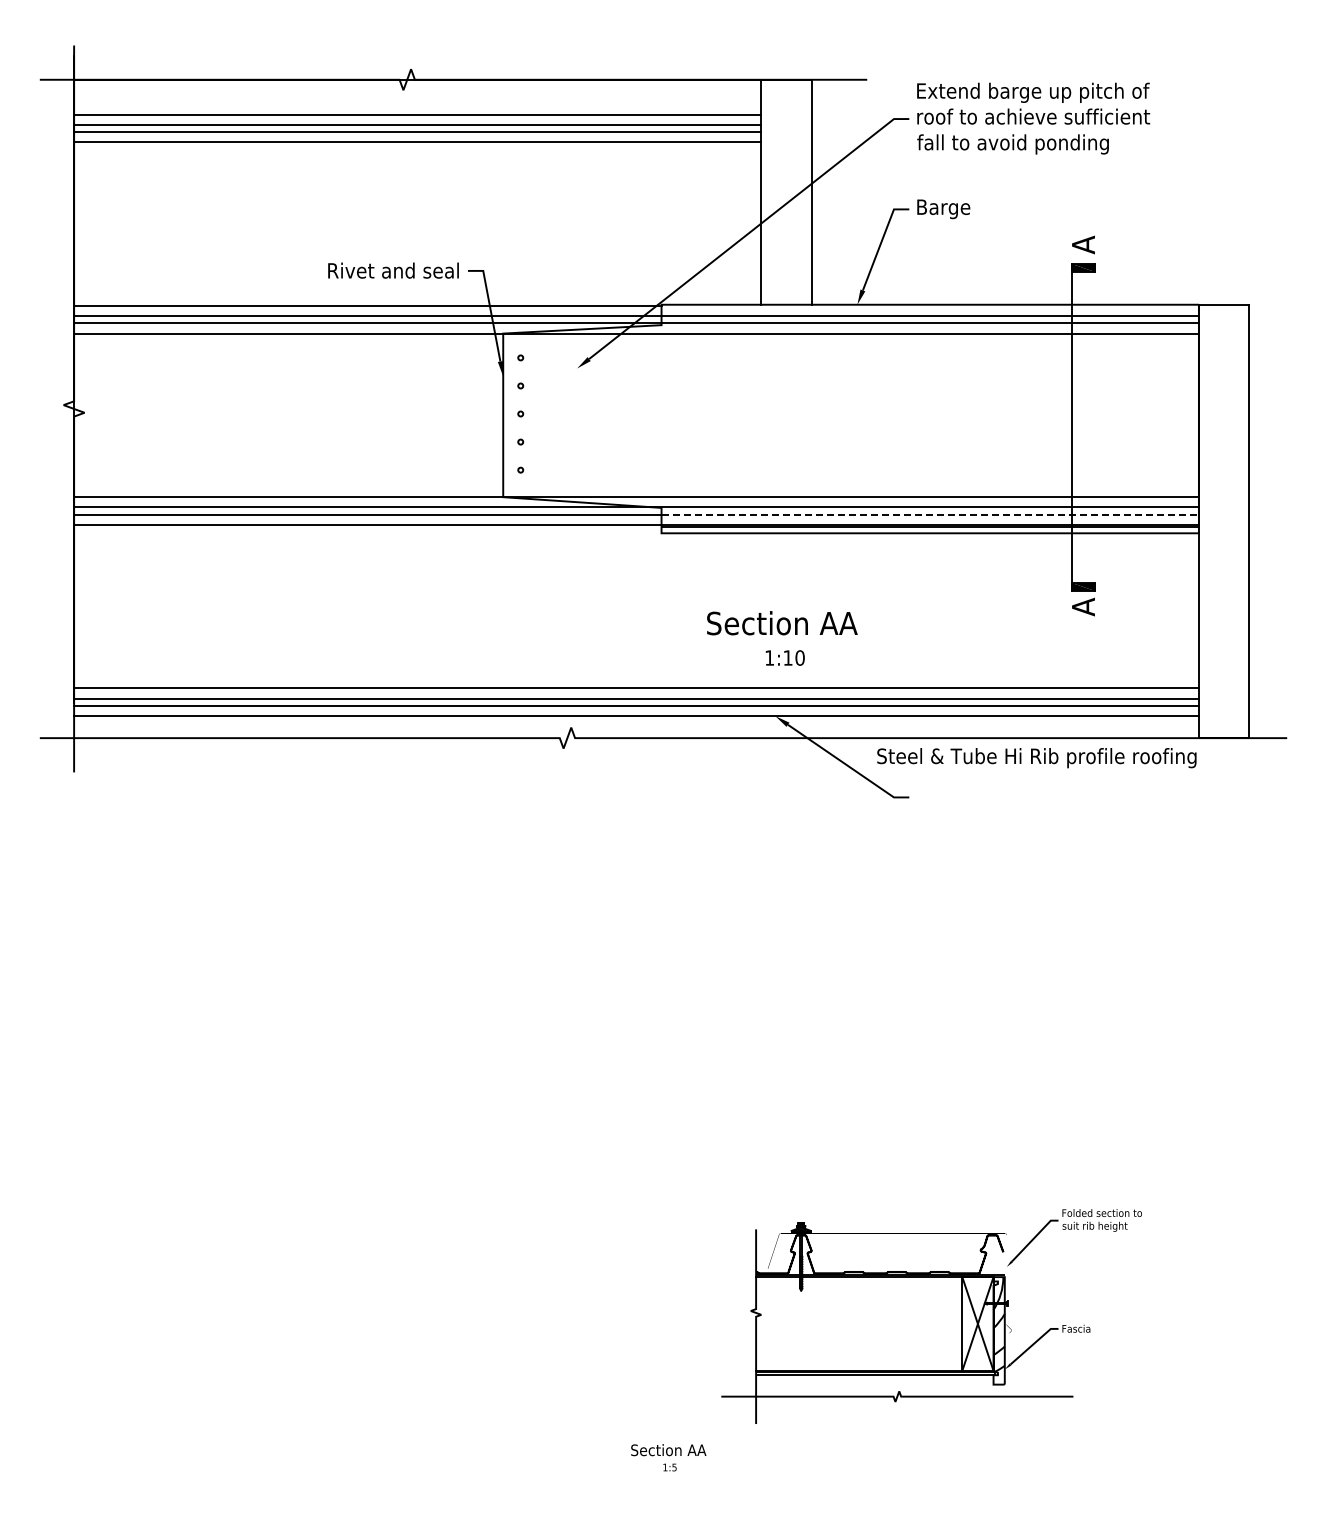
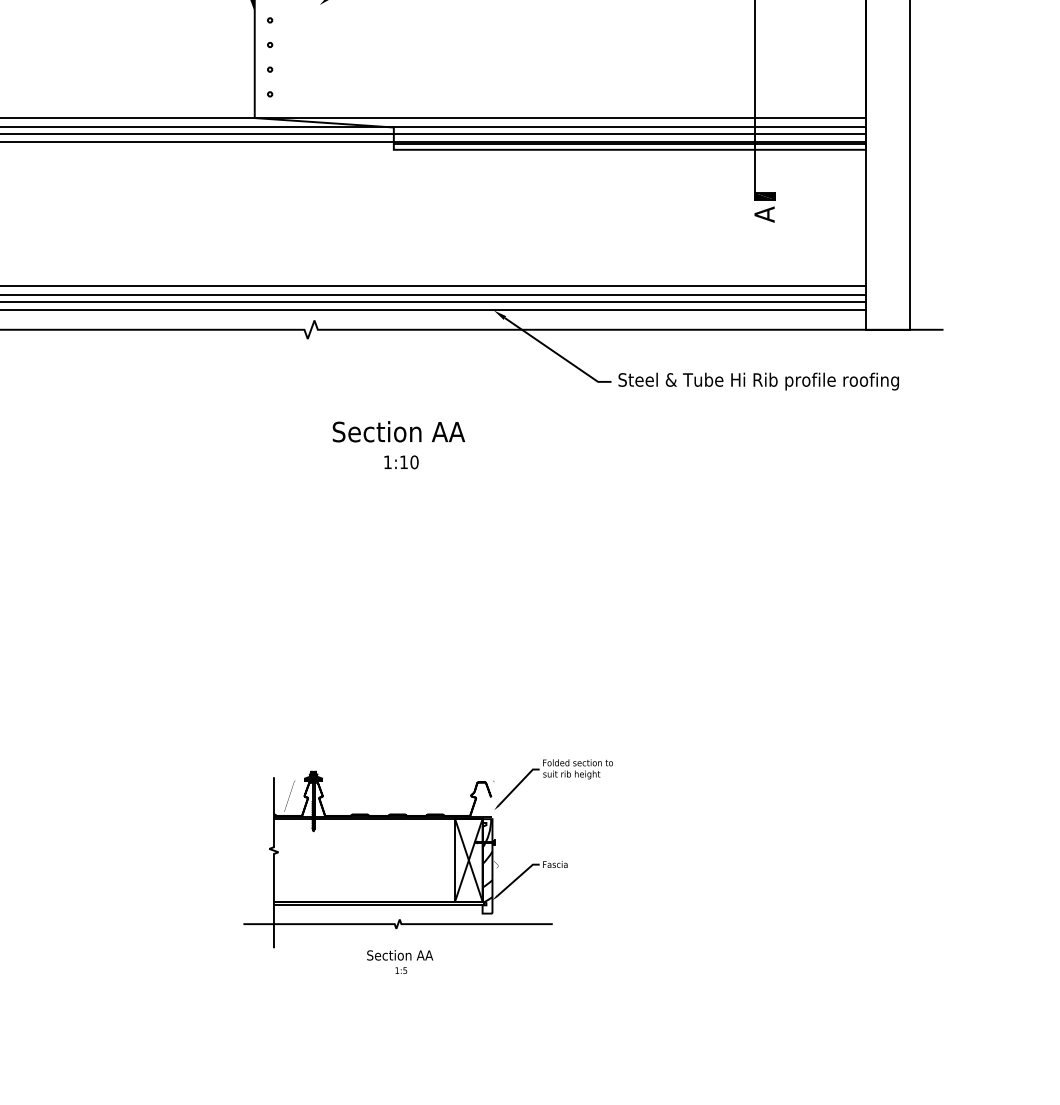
line: (930, 514) -> (630, 133), dashed -> solid
text: (782, 638) -> (399, 445), moved
text: (1036, 758) -> (758, 381), moved
part: (931, 1316) -> (428, 853), moved

